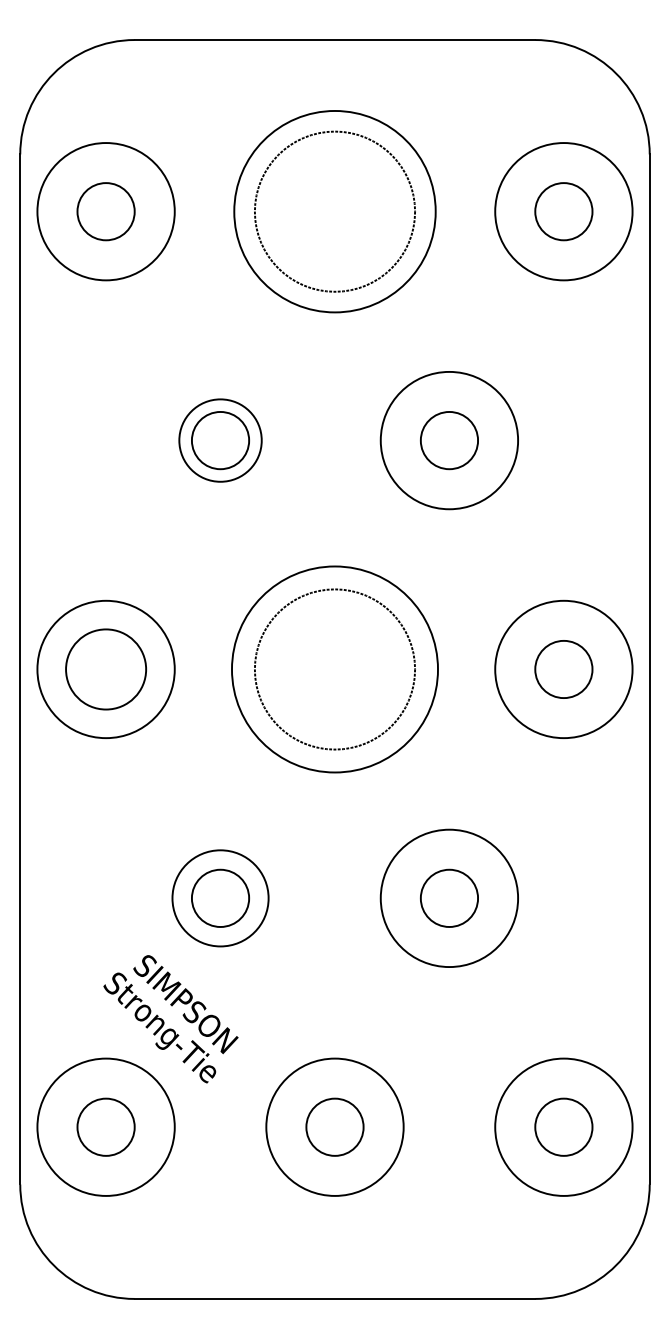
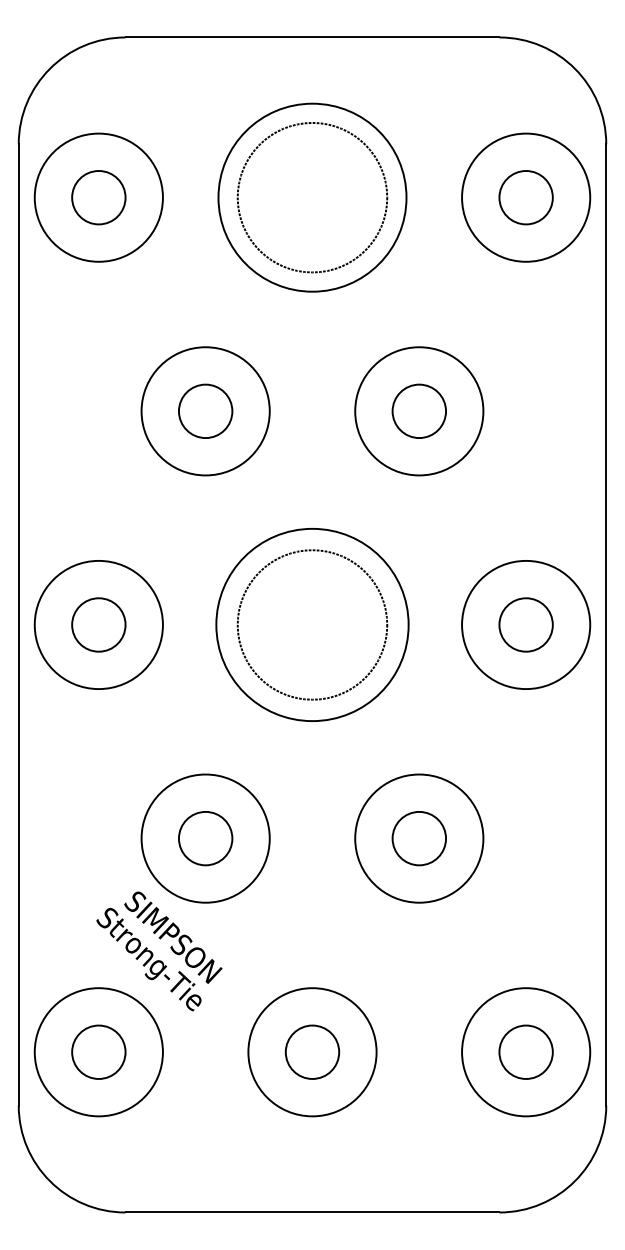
circle: (220, 440) -> (205, 411), size x1.67
circle: (105, 668) -> (98, 624), size x0.71
circle: (220, 898) -> (205, 838), size x1.43

